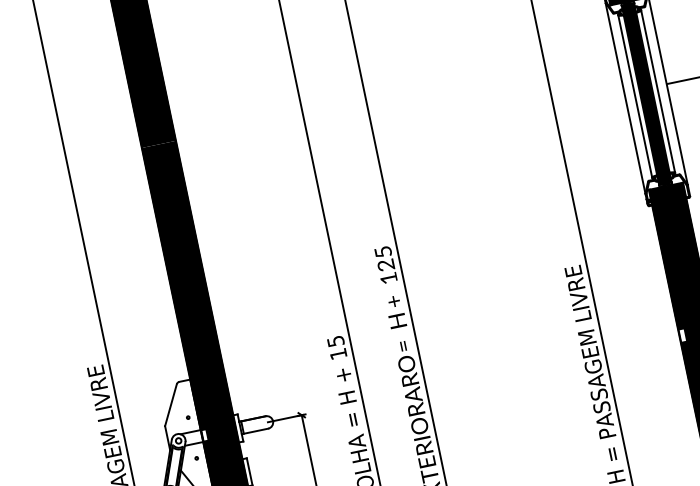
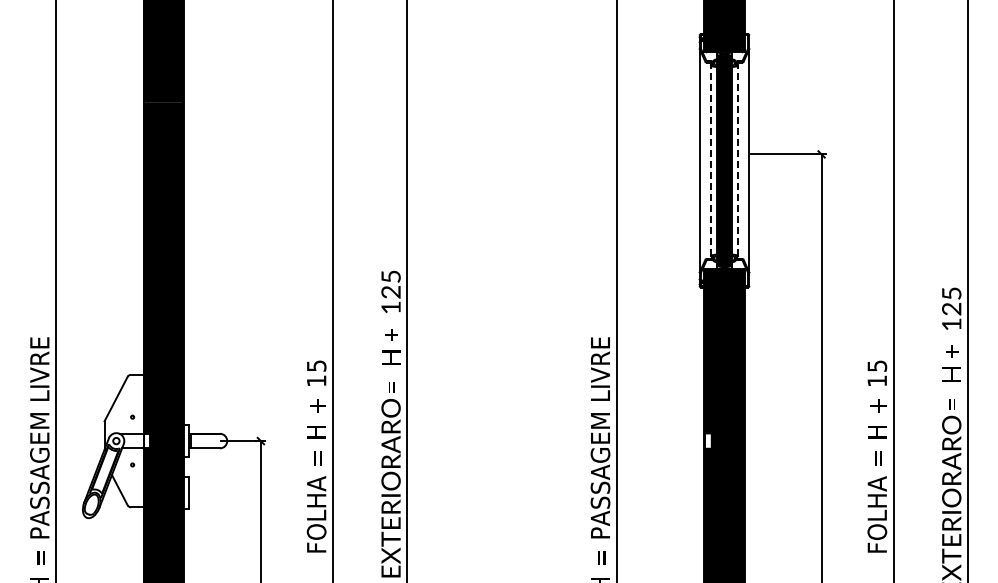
line: (657, 91) -> (737, 160), solid -> dashed
line: (635, 96) -> (711, 160), solid -> dashed

